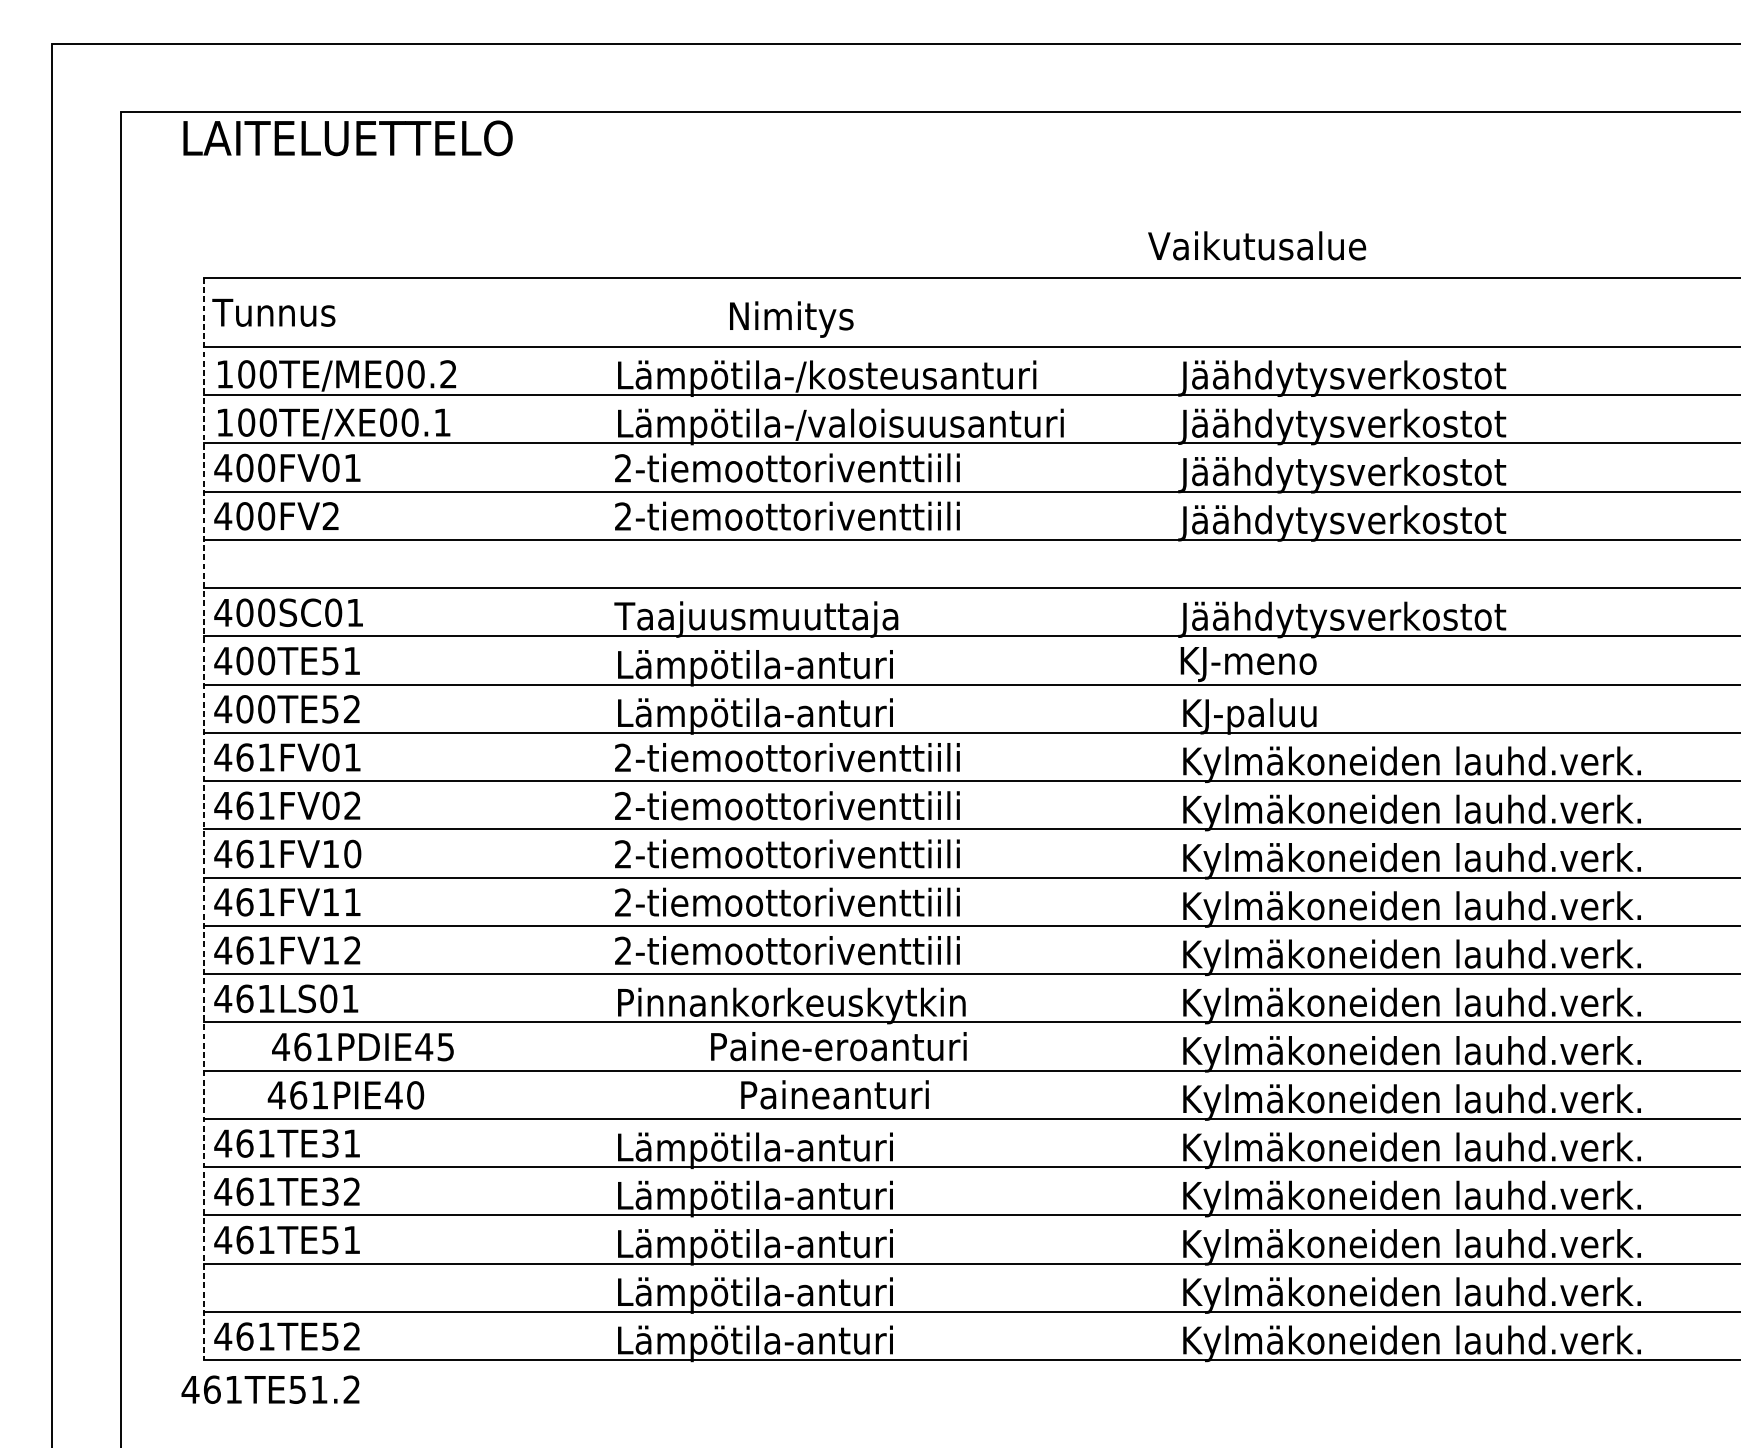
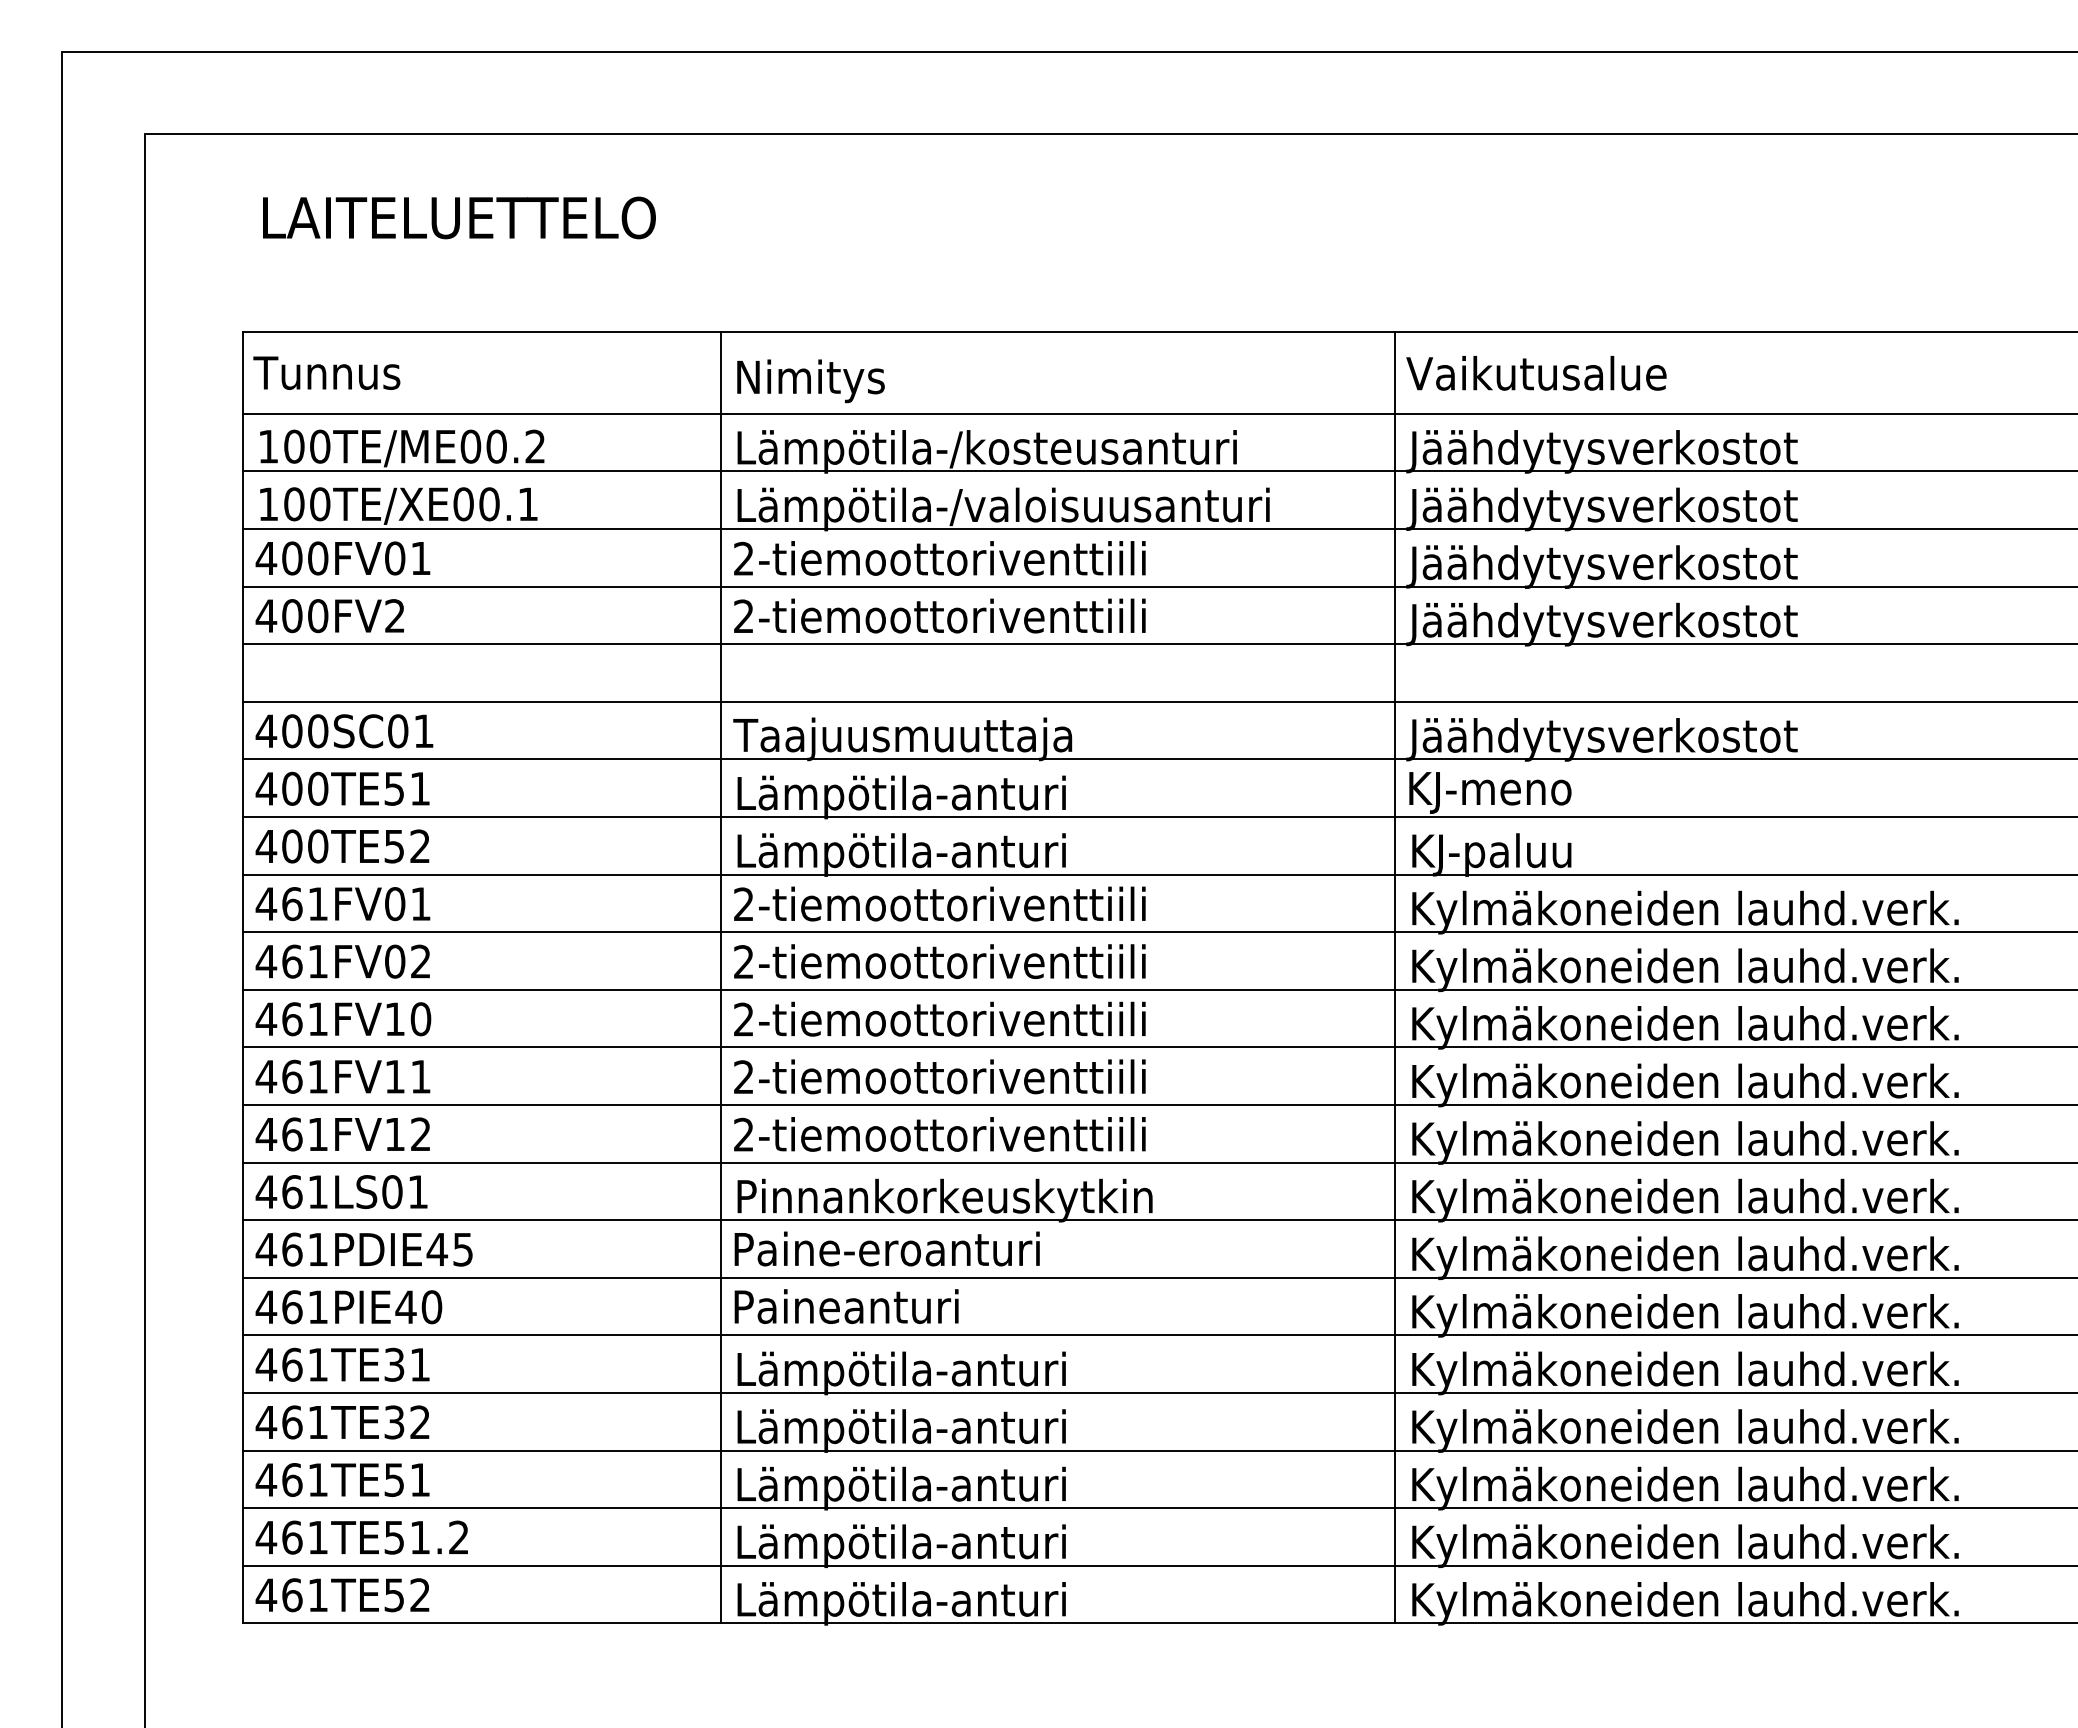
text: (348, 137) -> (459, 217), moved
text: (1257, 246) -> (1536, 373), moved
text: (791, 319) -> (810, 381), moved
line: (204, 819) -> (243, 977), dashed -> solid
line: (603, 819) -> (720, 977), added
line: (1169, 819) -> (1395, 977), added
text: (362, 1046) -> (363, 1249), moved
text: (838, 1046) -> (886, 1248), moved
text: (834, 1094) -> (846, 1306), moved
text: (345, 1095) -> (348, 1307), moved
text: (270, 1389) -> (361, 1537), moved

